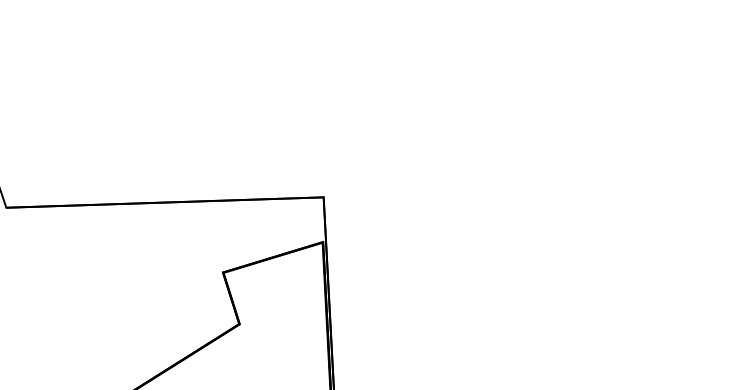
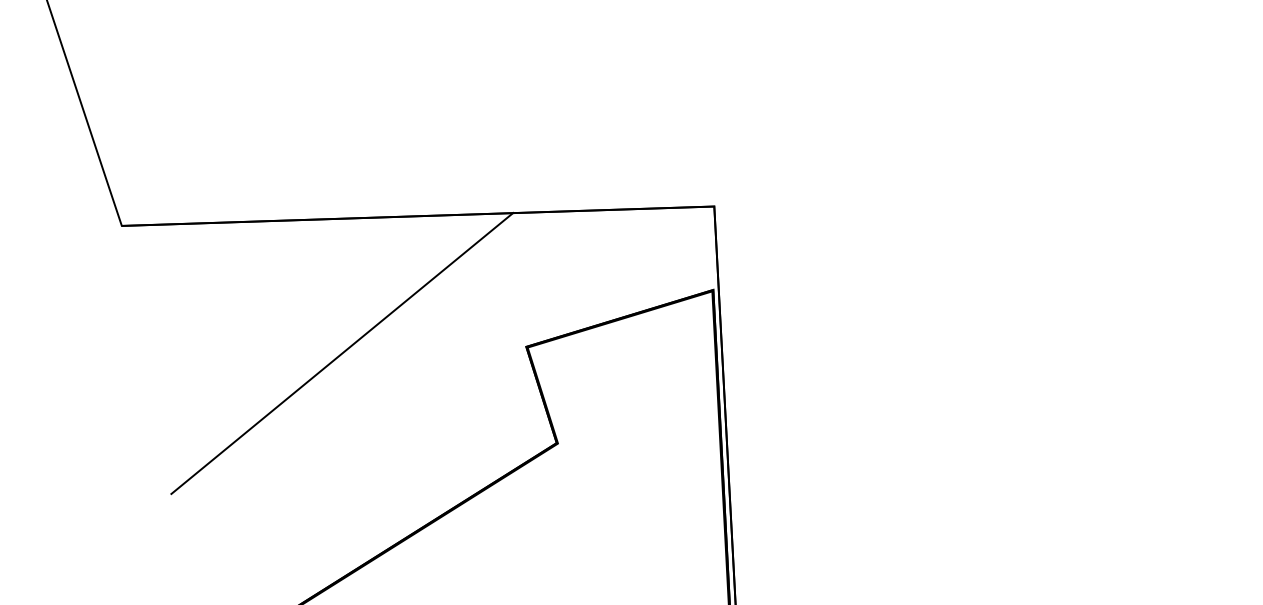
line: (123, 275) -> (340, 352), added

